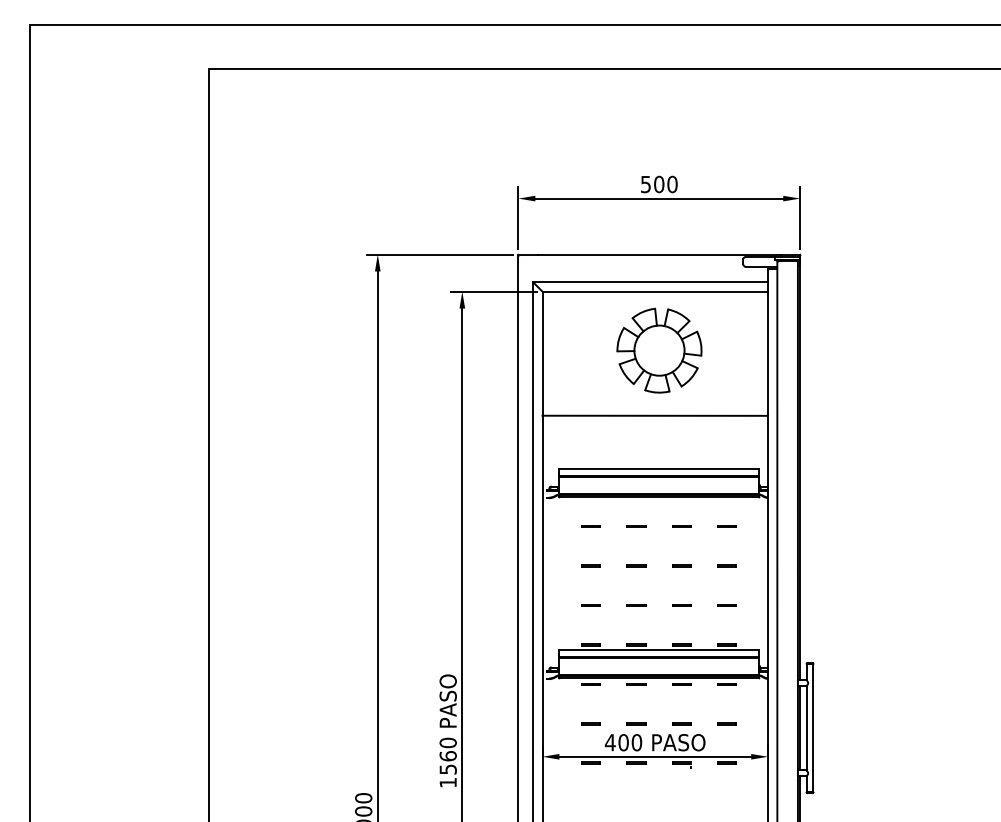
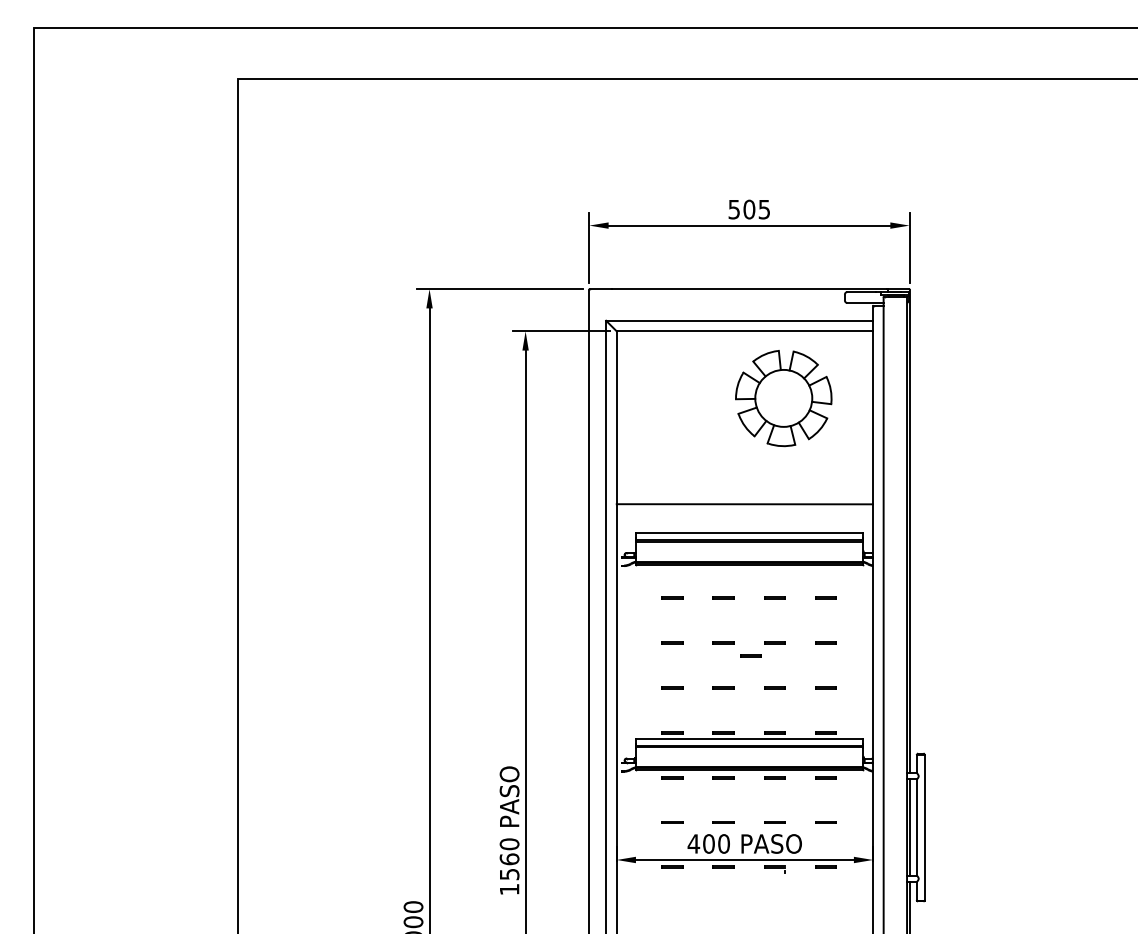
text: (672, 184) -> (764, 209), 500 -> 505
part: (659, 350) -> (783, 398), moved
line: (654, 415) -> (744, 503), moved
line: (660, 577) -> (750, 656), added

